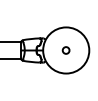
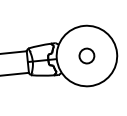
circle: (65, 50) -> (85, 56), size x1.67

